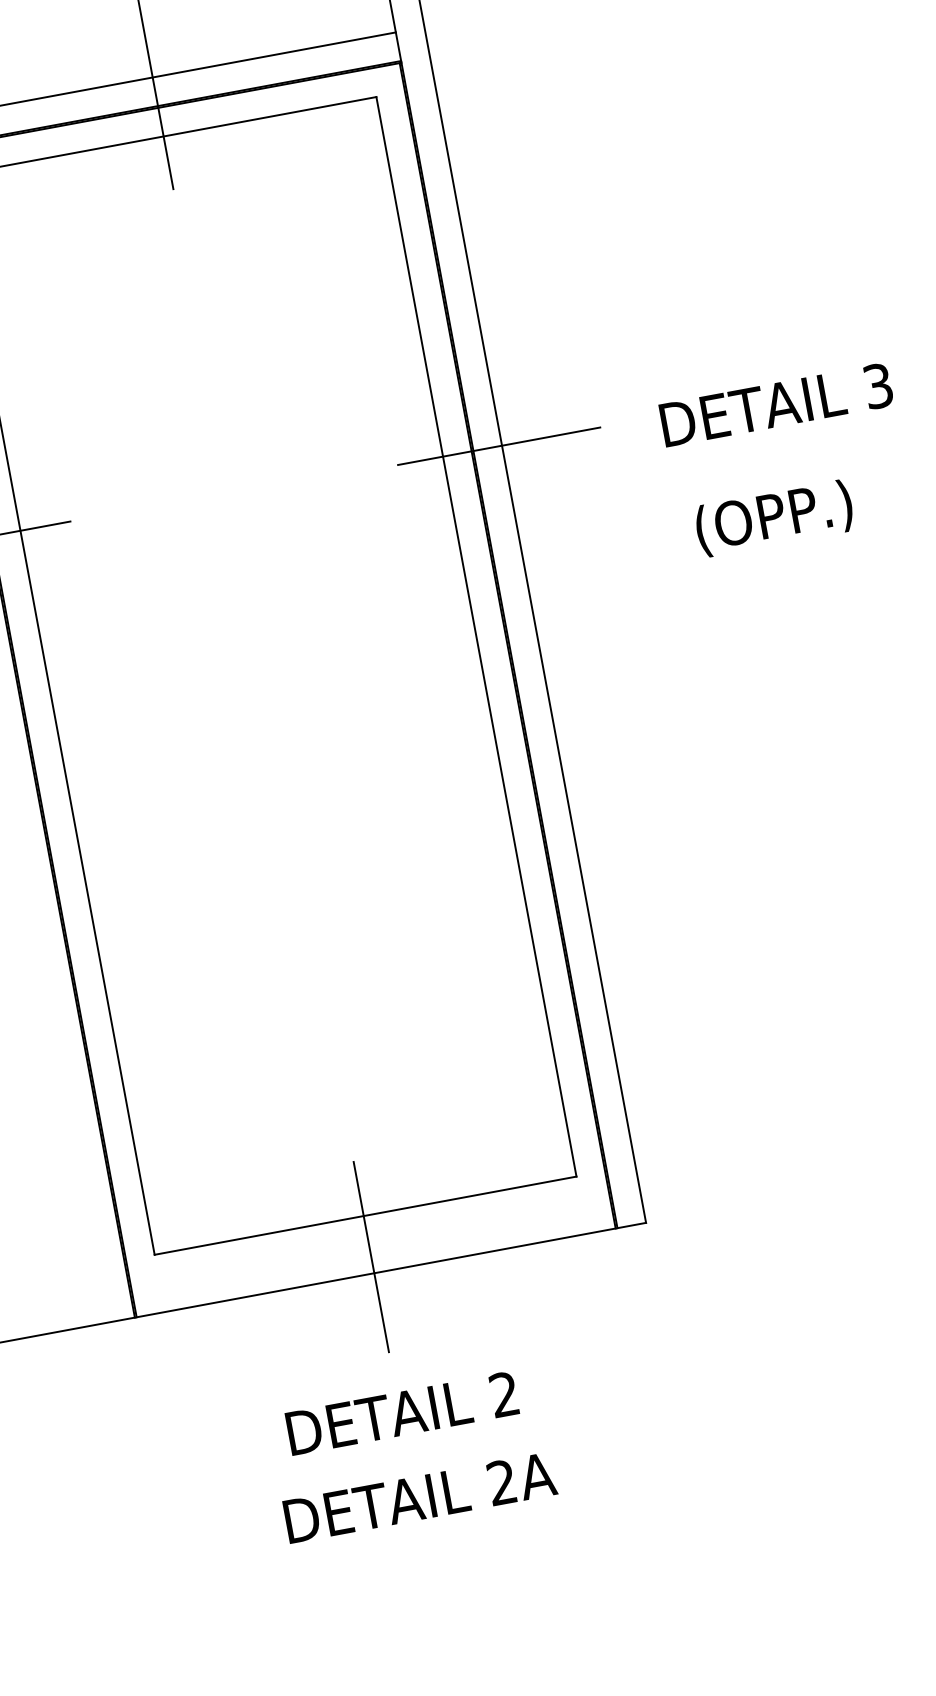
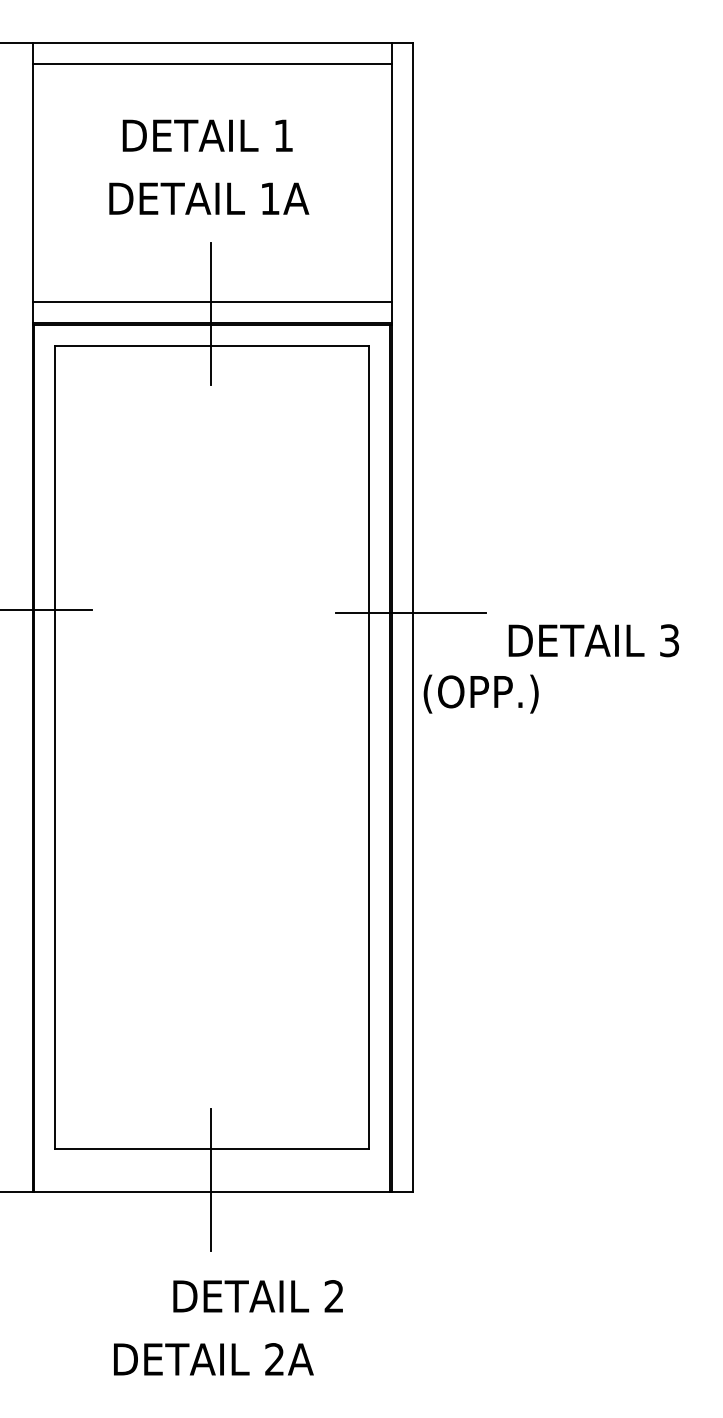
text: (775, 404) -> (593, 640), moved
text: (773, 517) -> (480, 693), moved
text: (401, 1413) -> (257, 1296), moved

